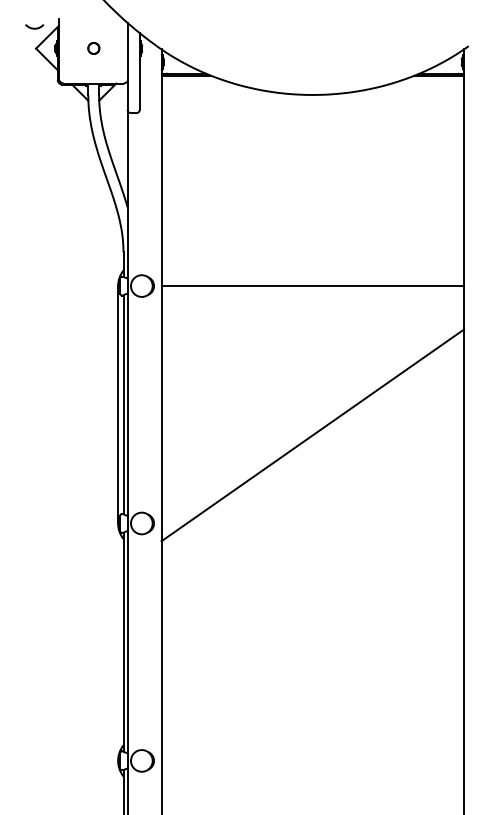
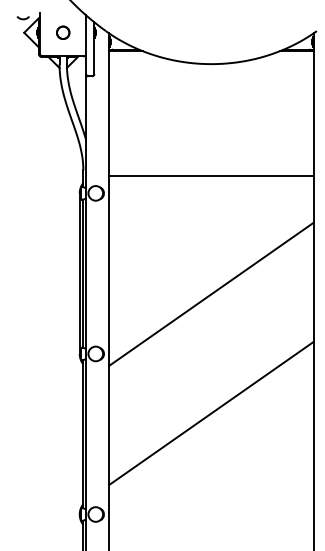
circle: (94, 48) -> (63, 32), size x1.67
line: (312, 286) -> (211, 176), moved
line: (312, 611) -> (211, 413), added

